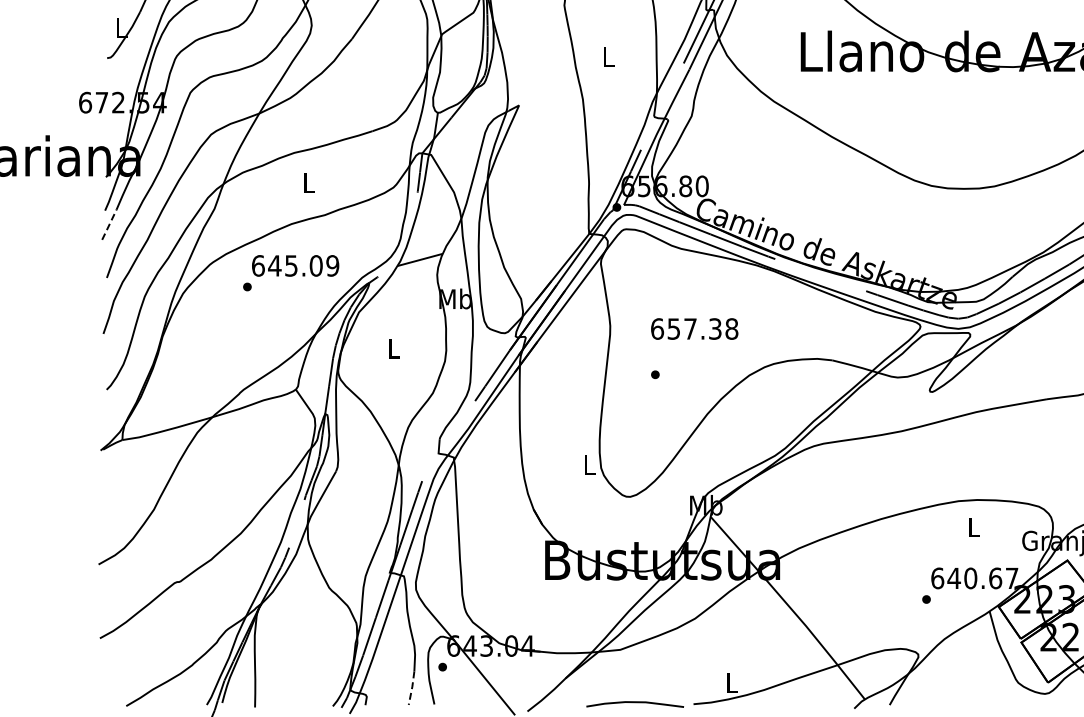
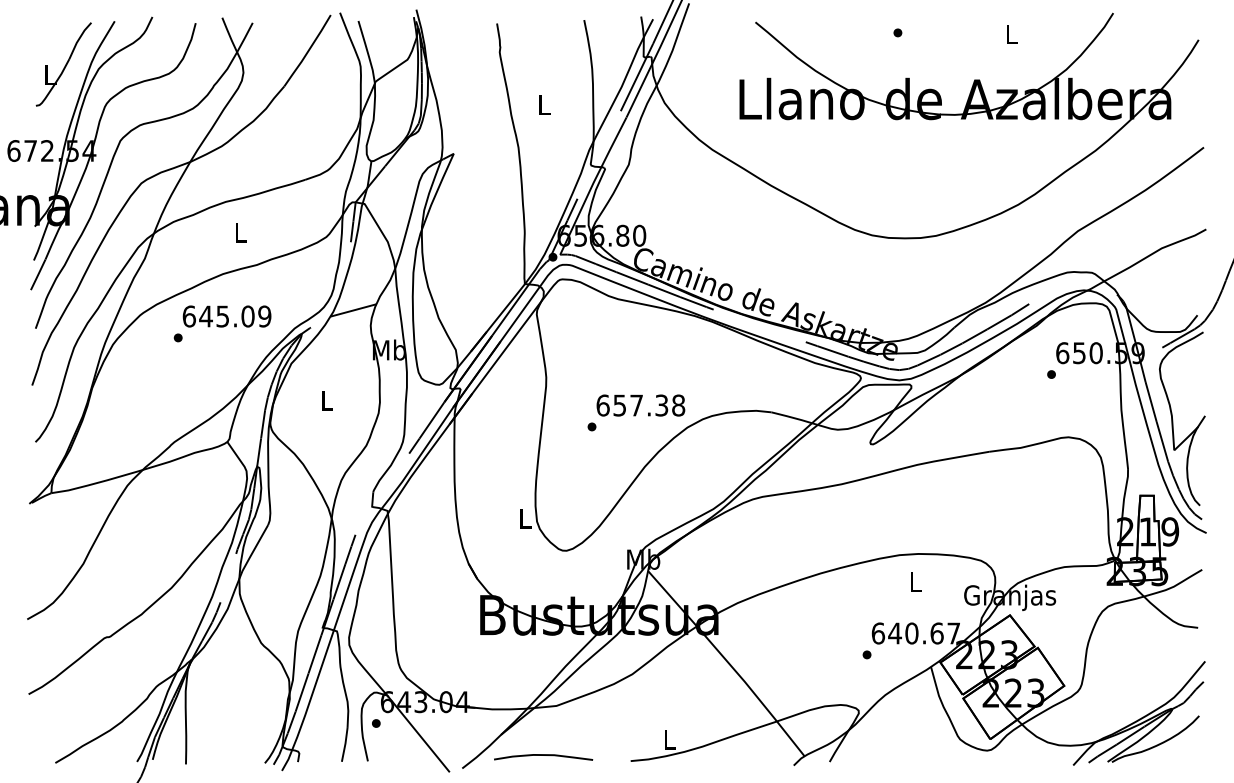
line: (109, 223) -> (38, 273), dashed -> solid
text: (694, 328) -> (640, 405), moved
line: (412, 687) -> (345, 744), dashed -> solid
curve: (635, 702) -> (543, 755), moved

